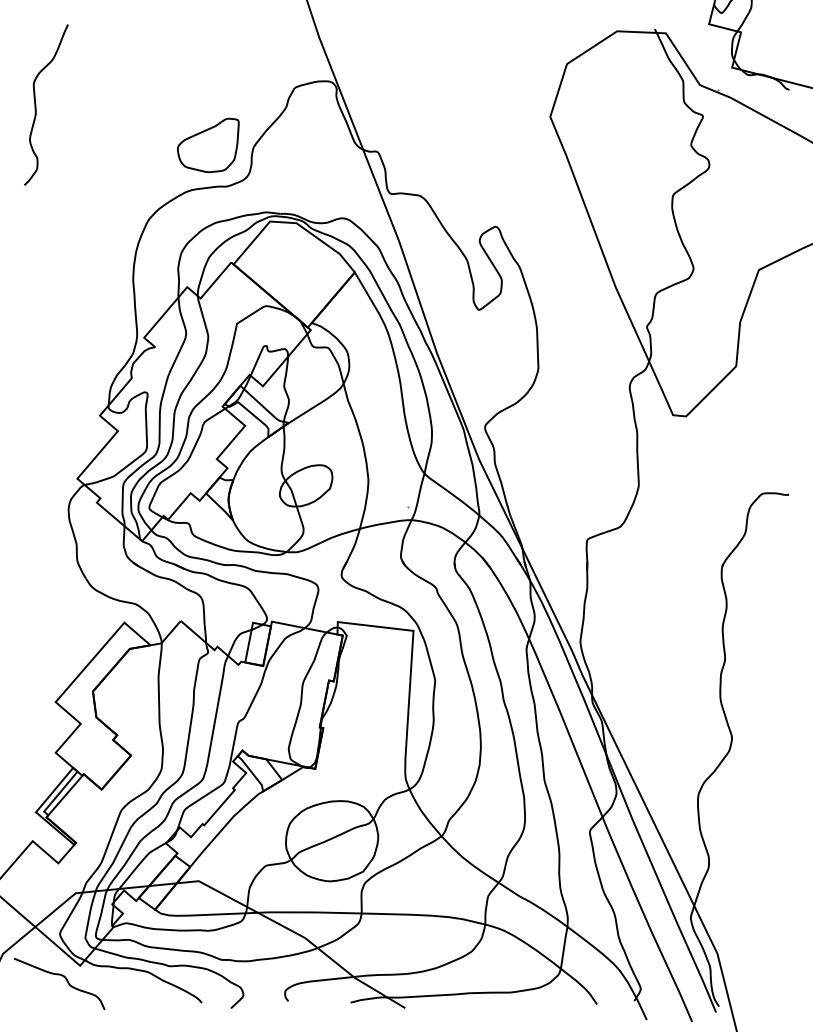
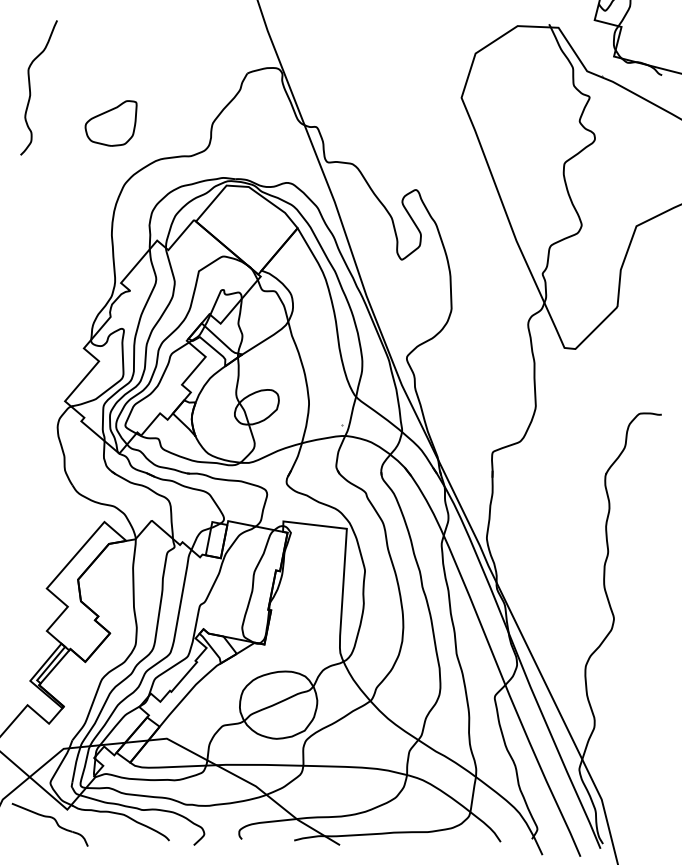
part: (208, 145) -> (111, 123), moved

